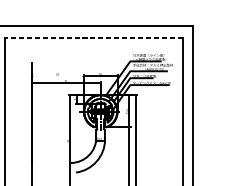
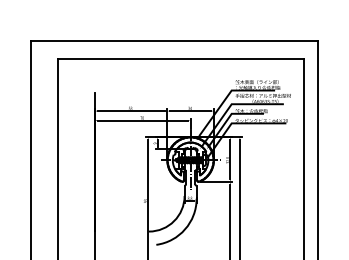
line: (93, 38) -> (180, 58), dashed -> solid
line: (57, 76) -> (130, 111), added

